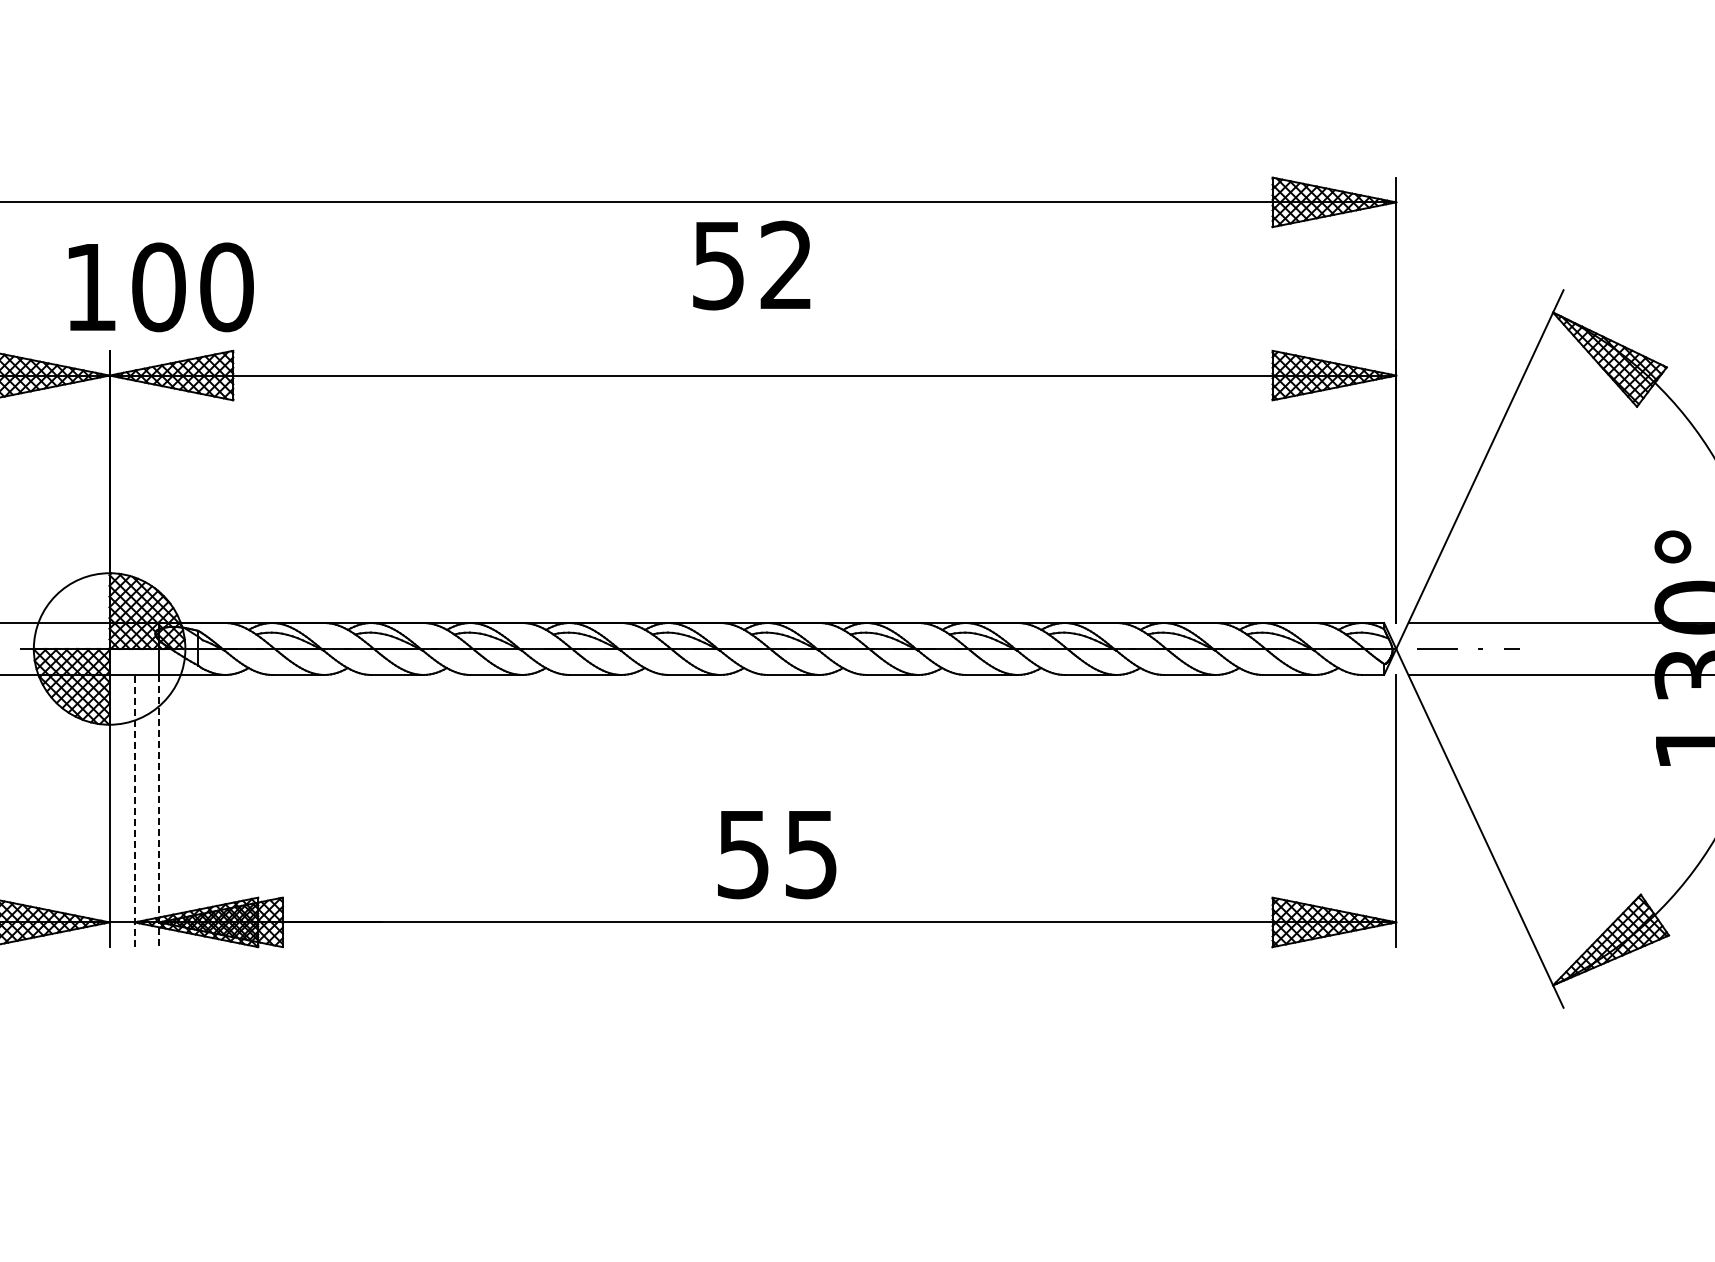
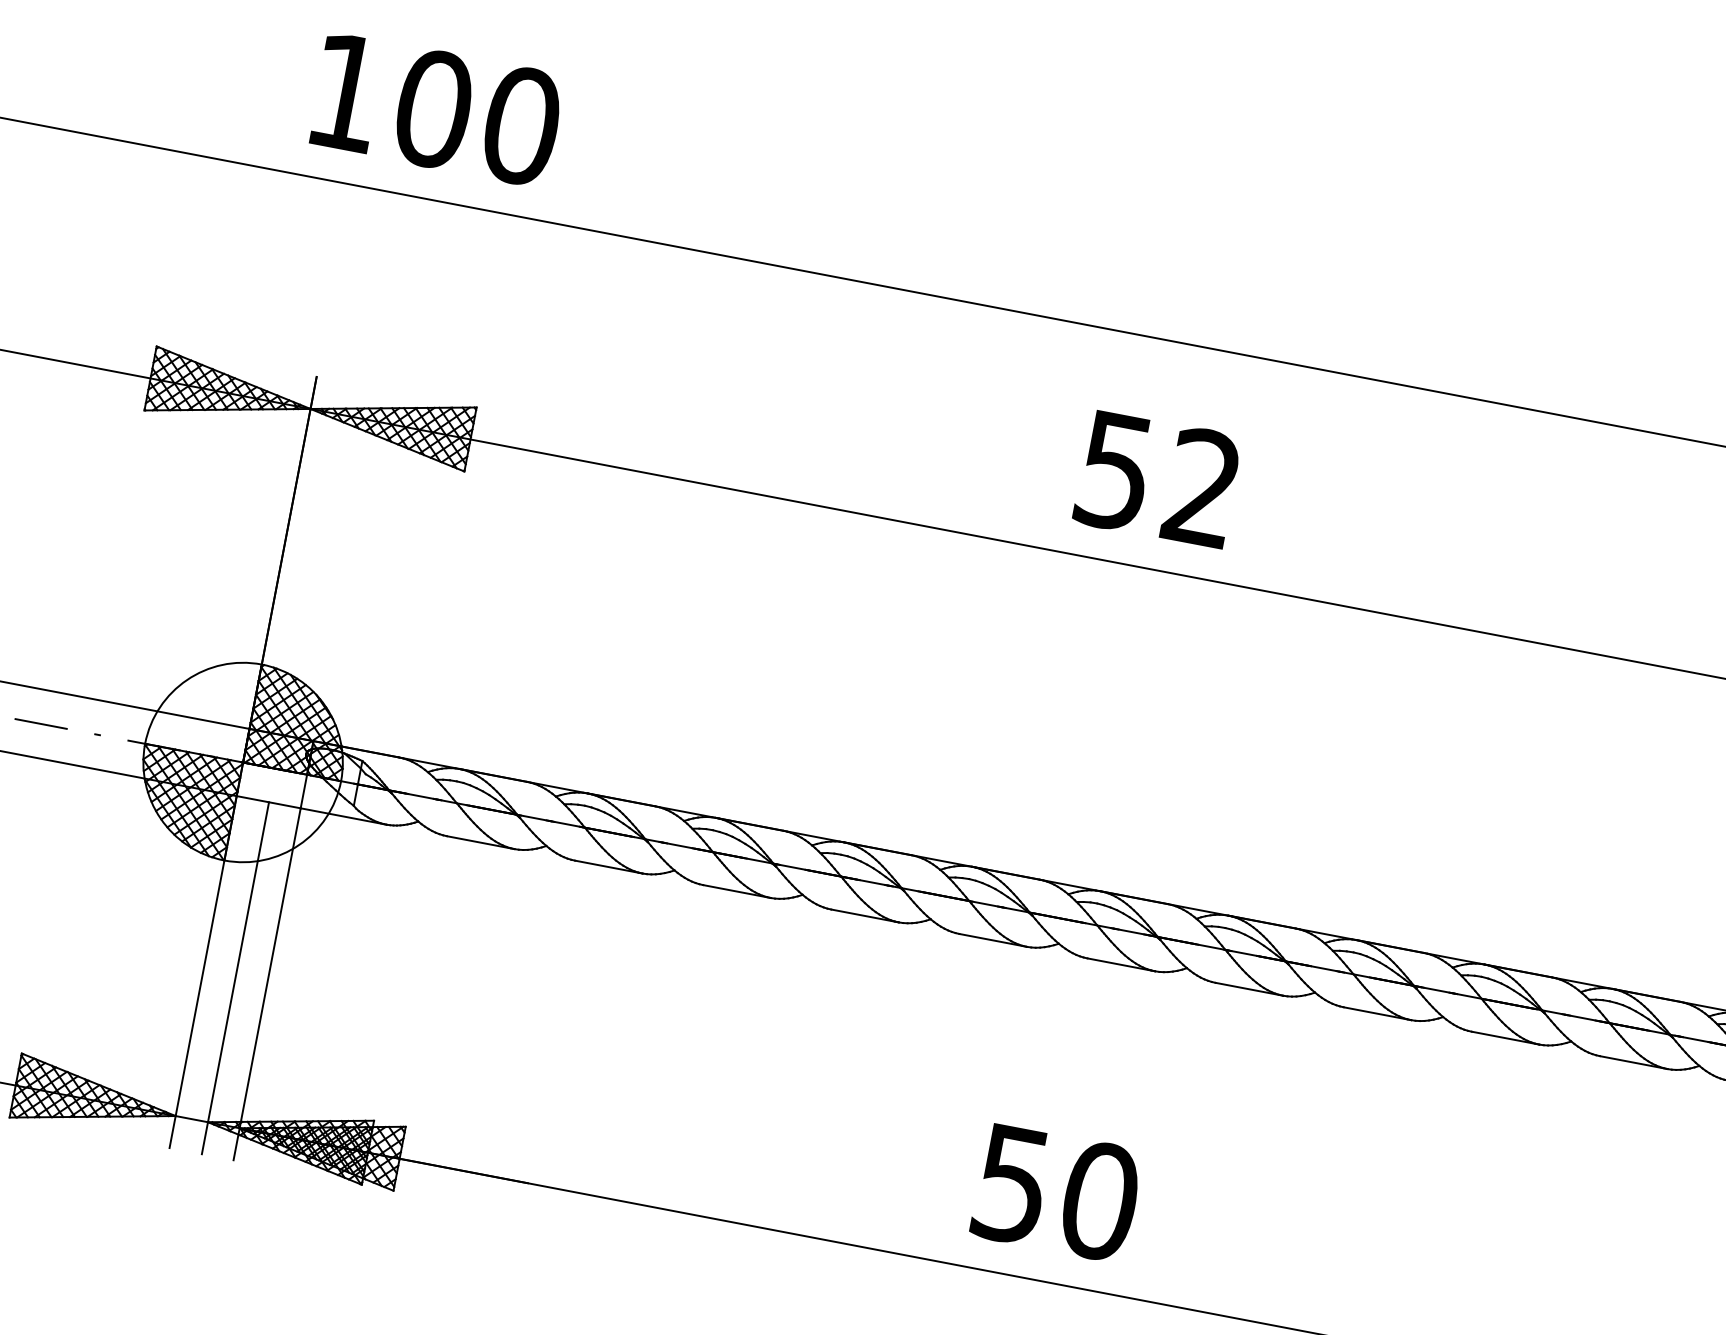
text: (751, 265) -> (1157, 479), moved
text: (160, 287) -> (435, 109), moved
line: (134, 810) -> (235, 977), dashed -> solid
line: (159, 811) -> (267, 984), dashed -> solid
text: (811, 854) -> (1100, 1201), 55 -> 50

